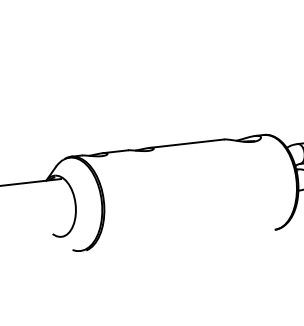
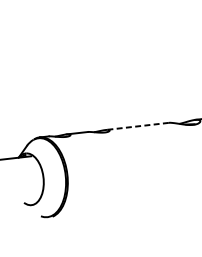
line: (186, 143) -> (137, 126), solid -> dashed

